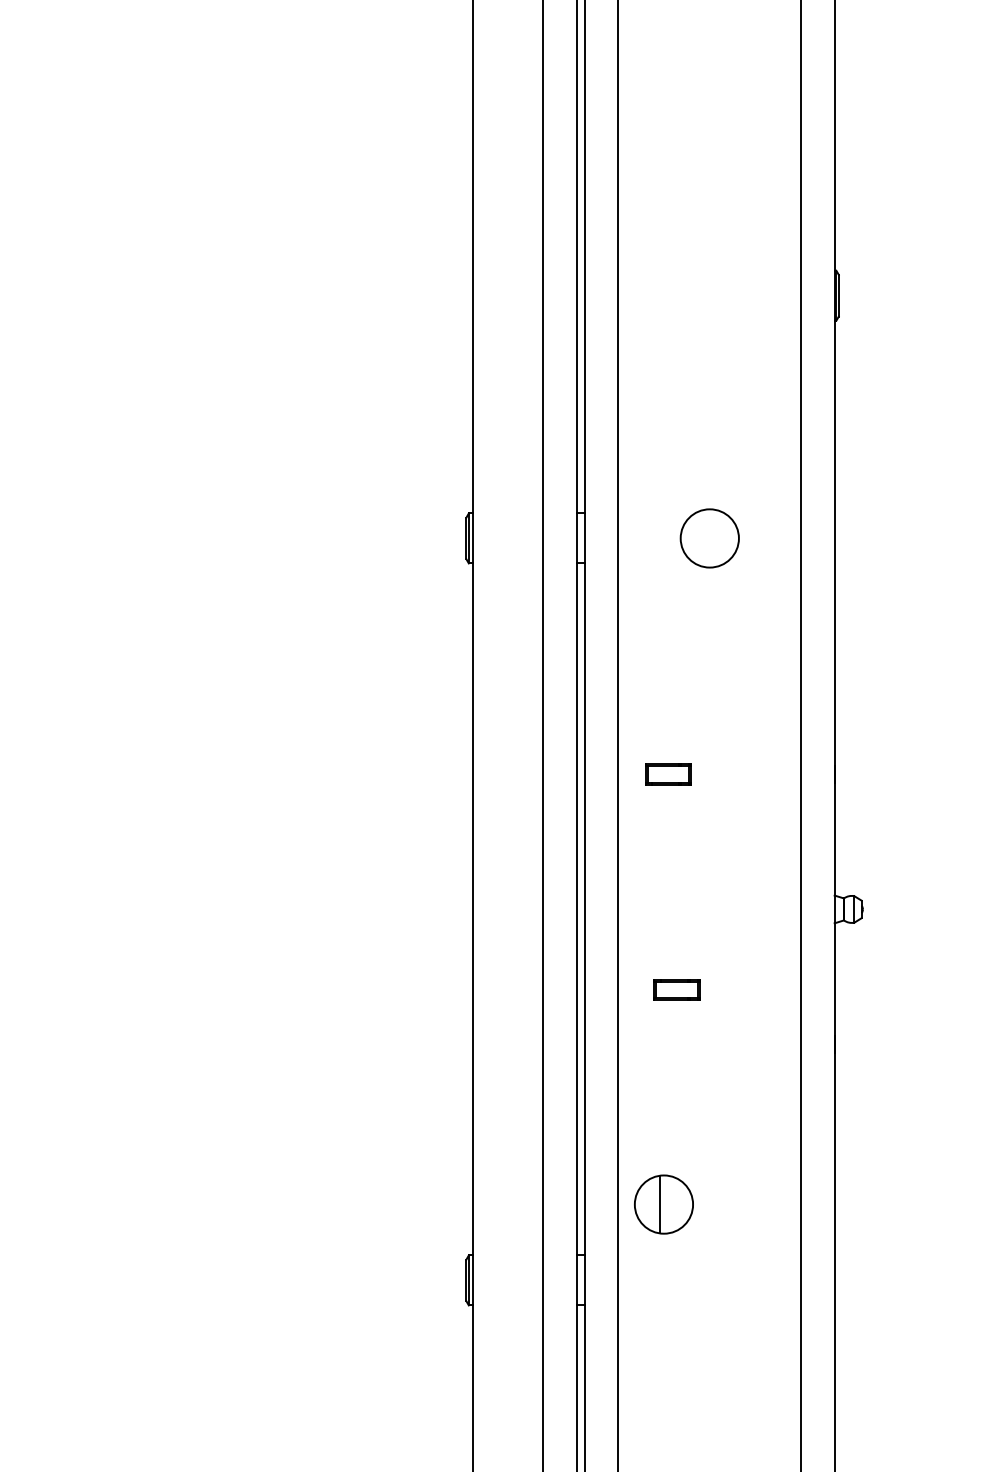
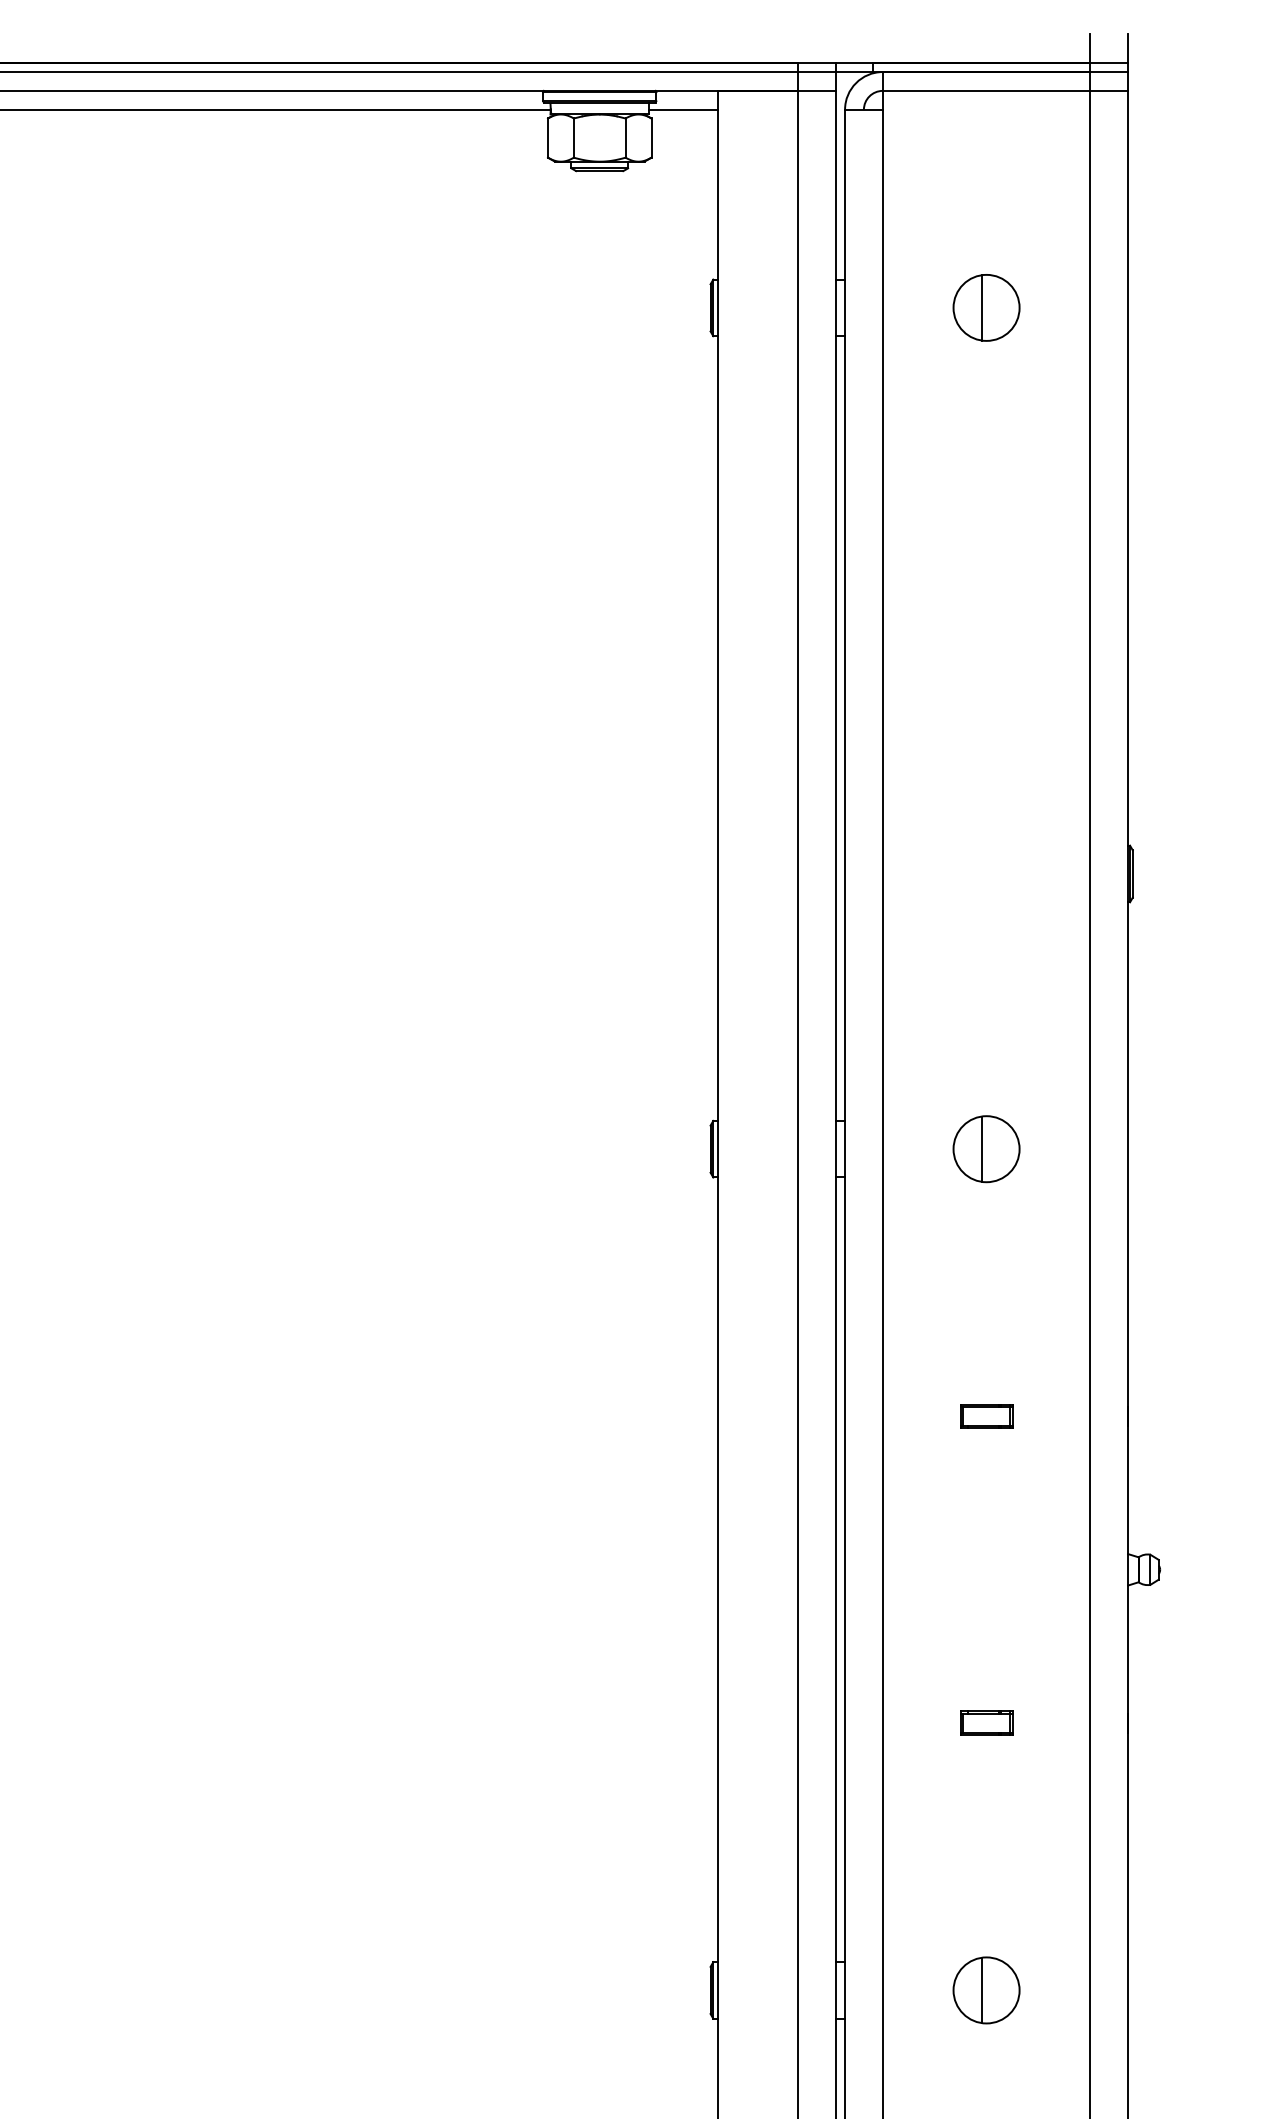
line: (705, 537) -> (981, 1148), added
part: (668, 774) -> (986, 1416), moved
part: (677, 989) -> (986, 1722), moved
part: (663, 1204) -> (986, 1990), moved

